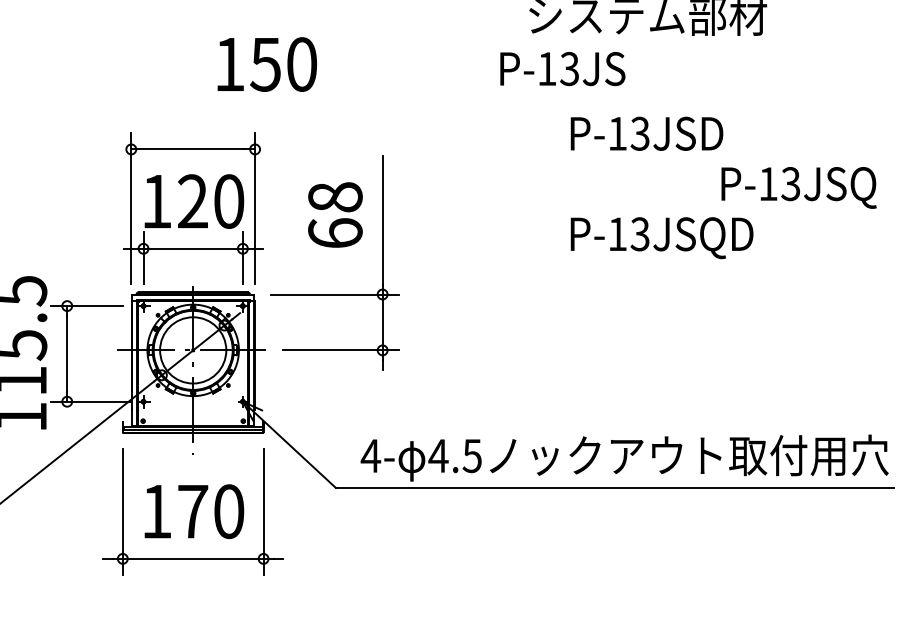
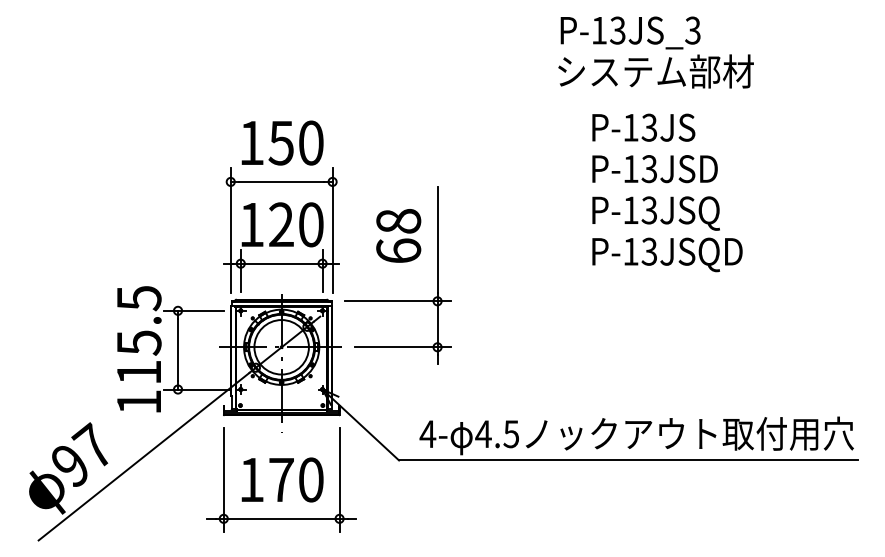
text: (267, 63) -> (282, 142), moved
text: (562, 68) -> (643, 127), moved
text: (798, 187) -> (655, 213), moved

